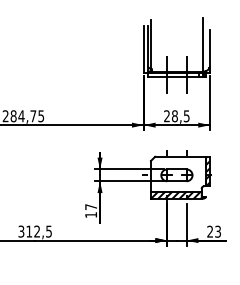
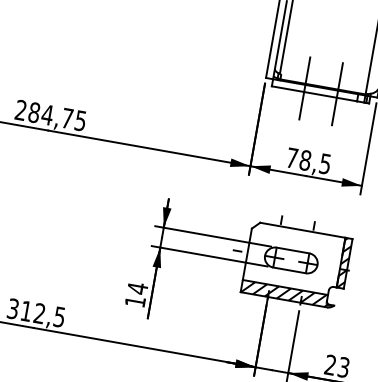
text: (166, 116) -> (291, 158), 28,5 -> 78,5
text: (90, 207) -> (136, 288), 17 -> 14

